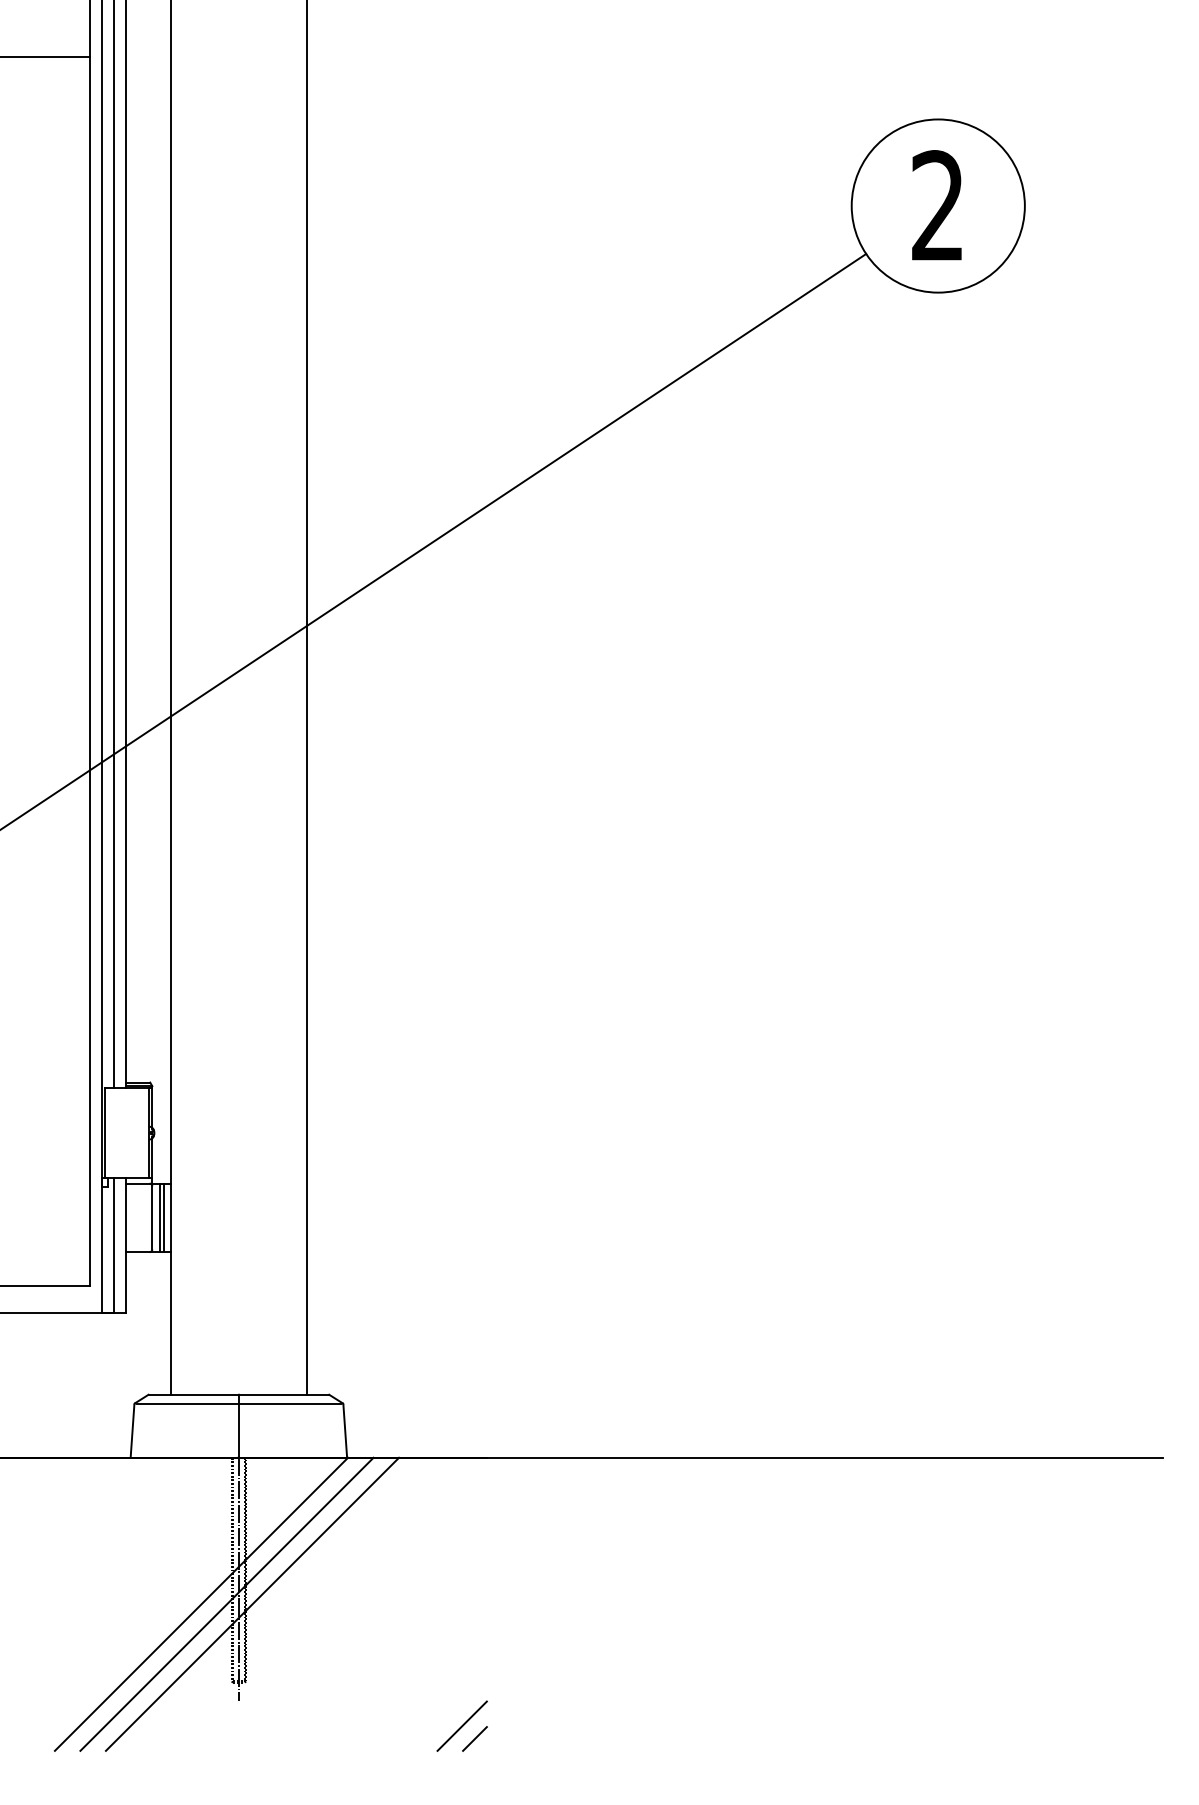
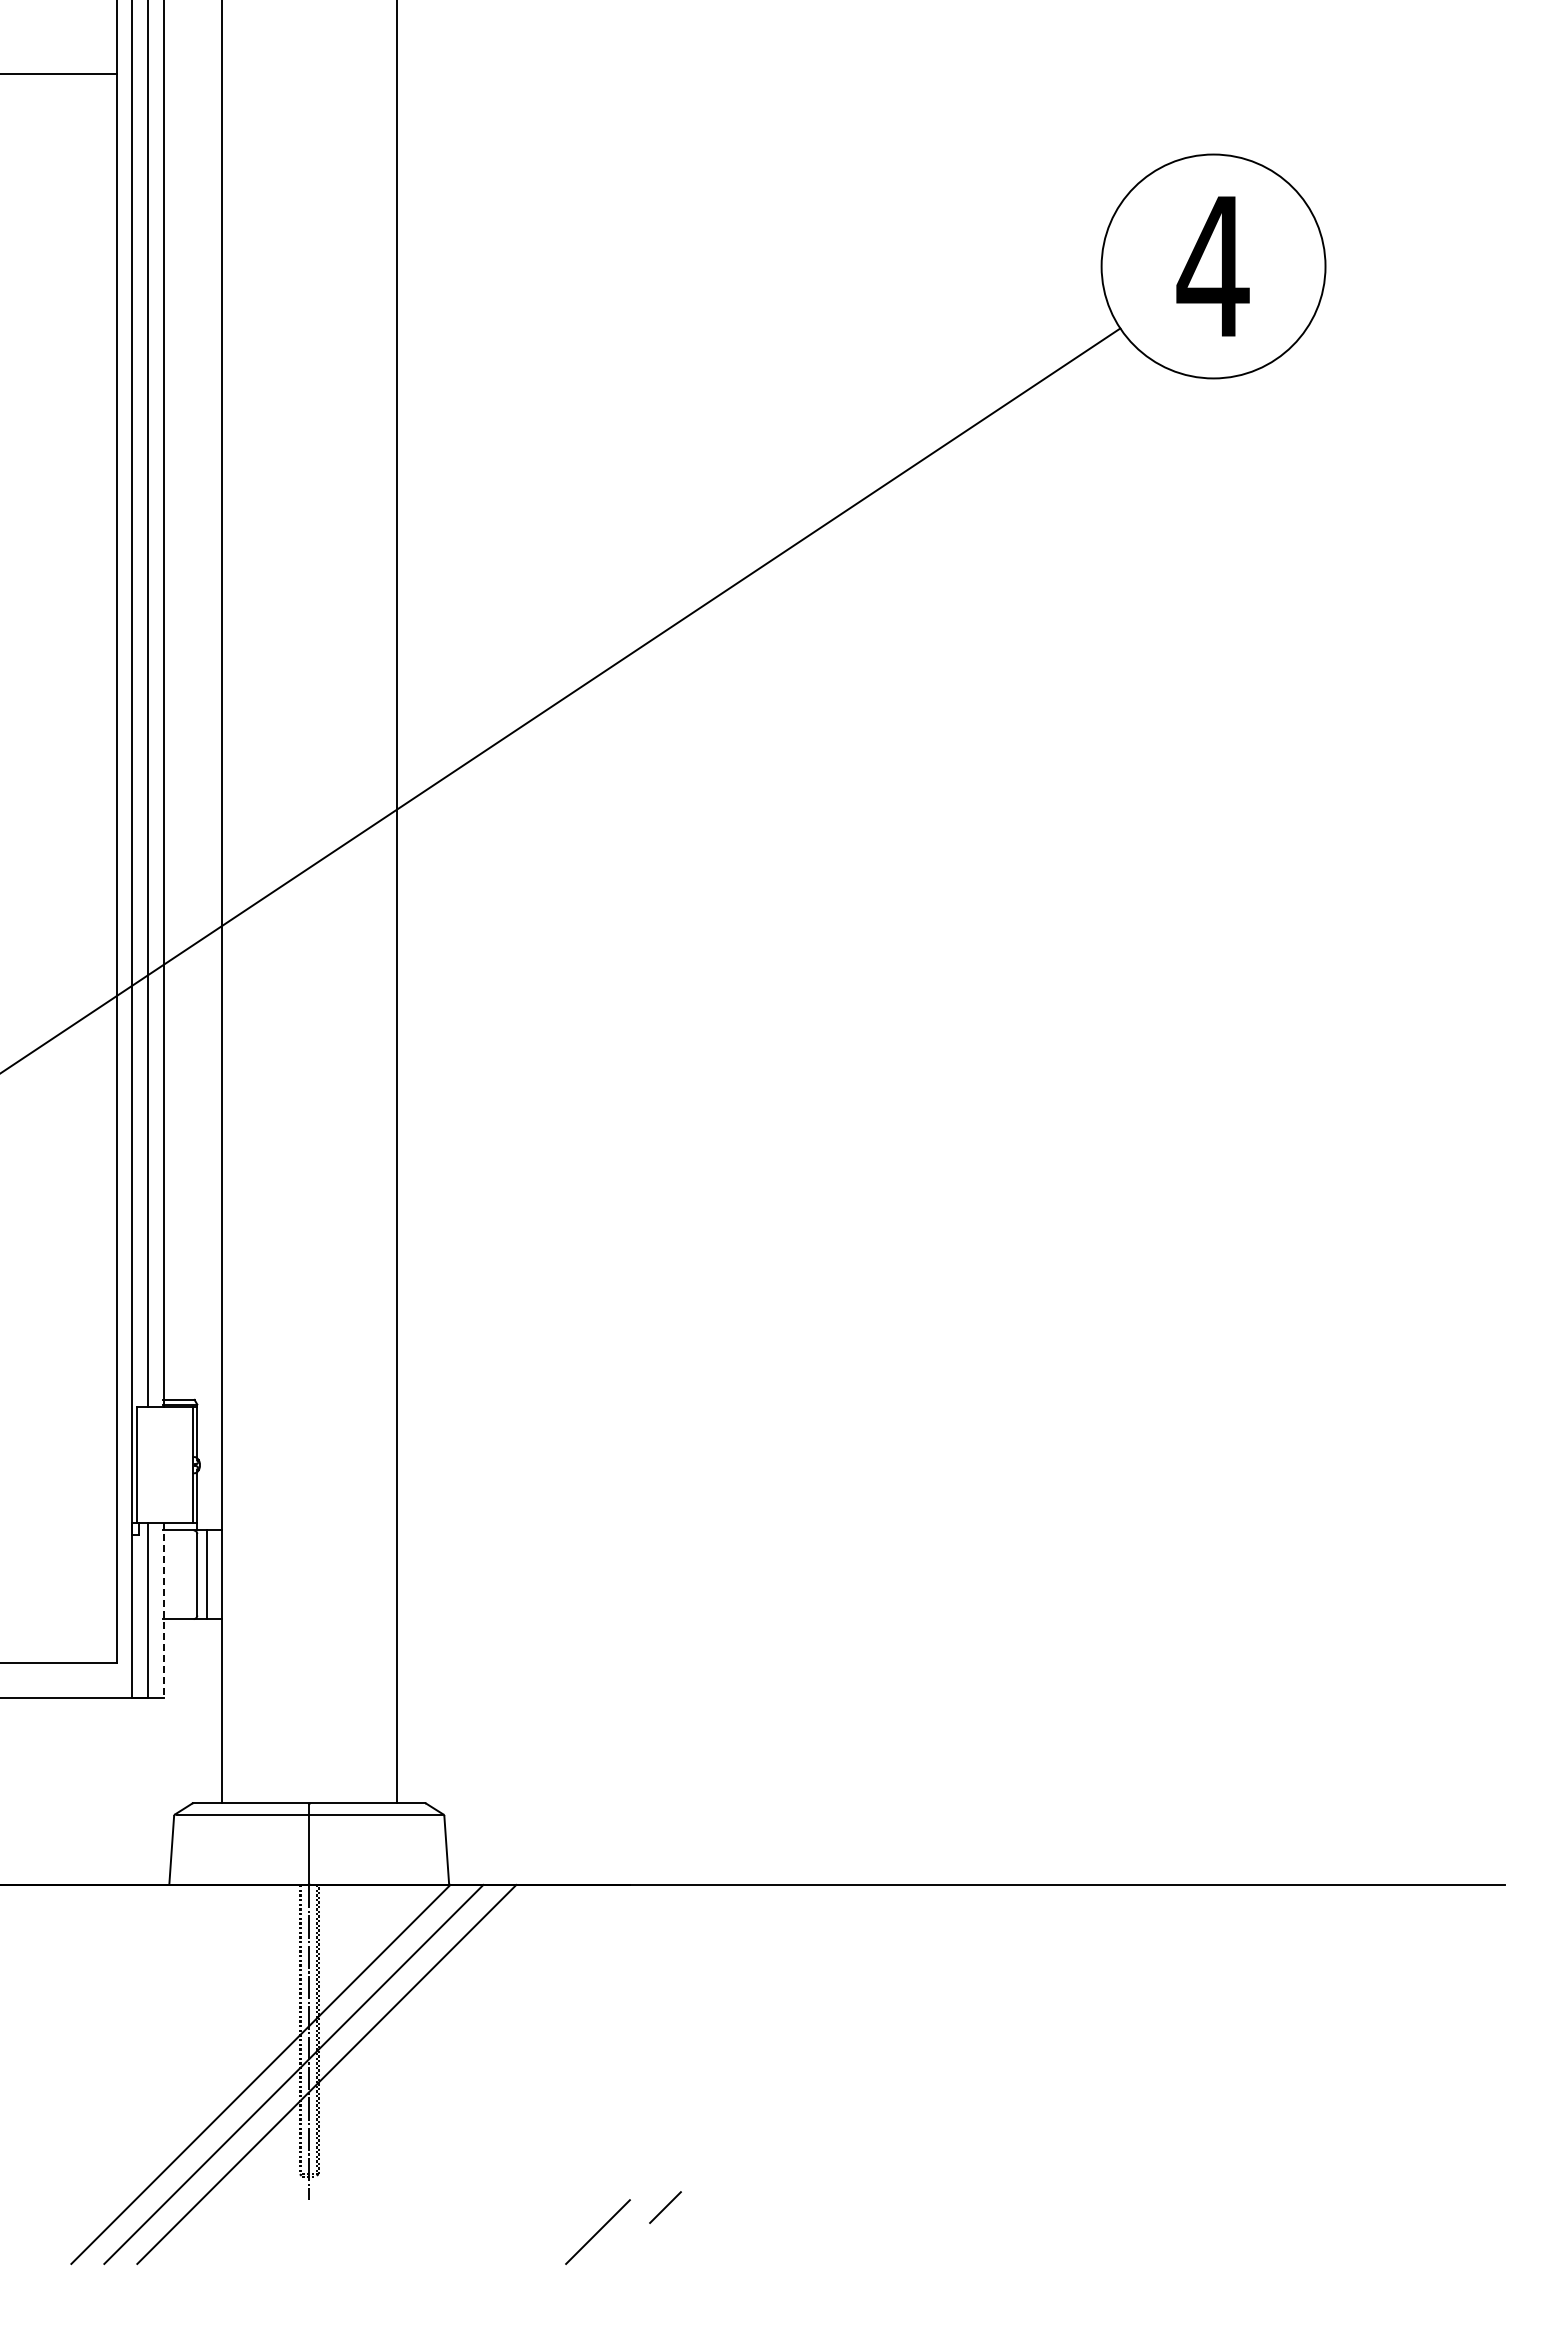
text: (937, 205) -> (1212, 265), 2 -> 4
line: (164, 1217) -> (212, 1574), removed
line: (126, 1246) -> (163, 1611), solid -> dashed
line: (474, 1738) -> (665, 2207), moved

